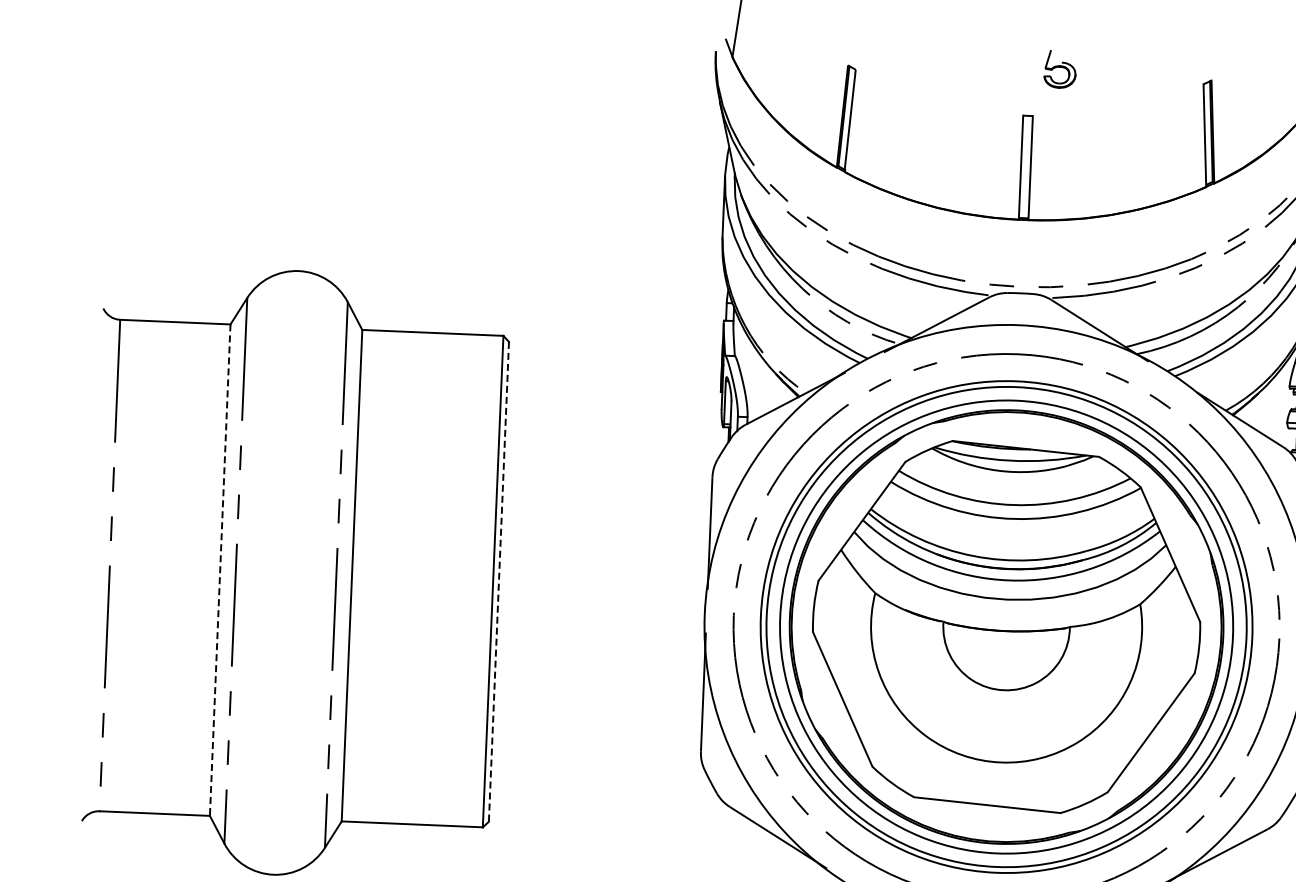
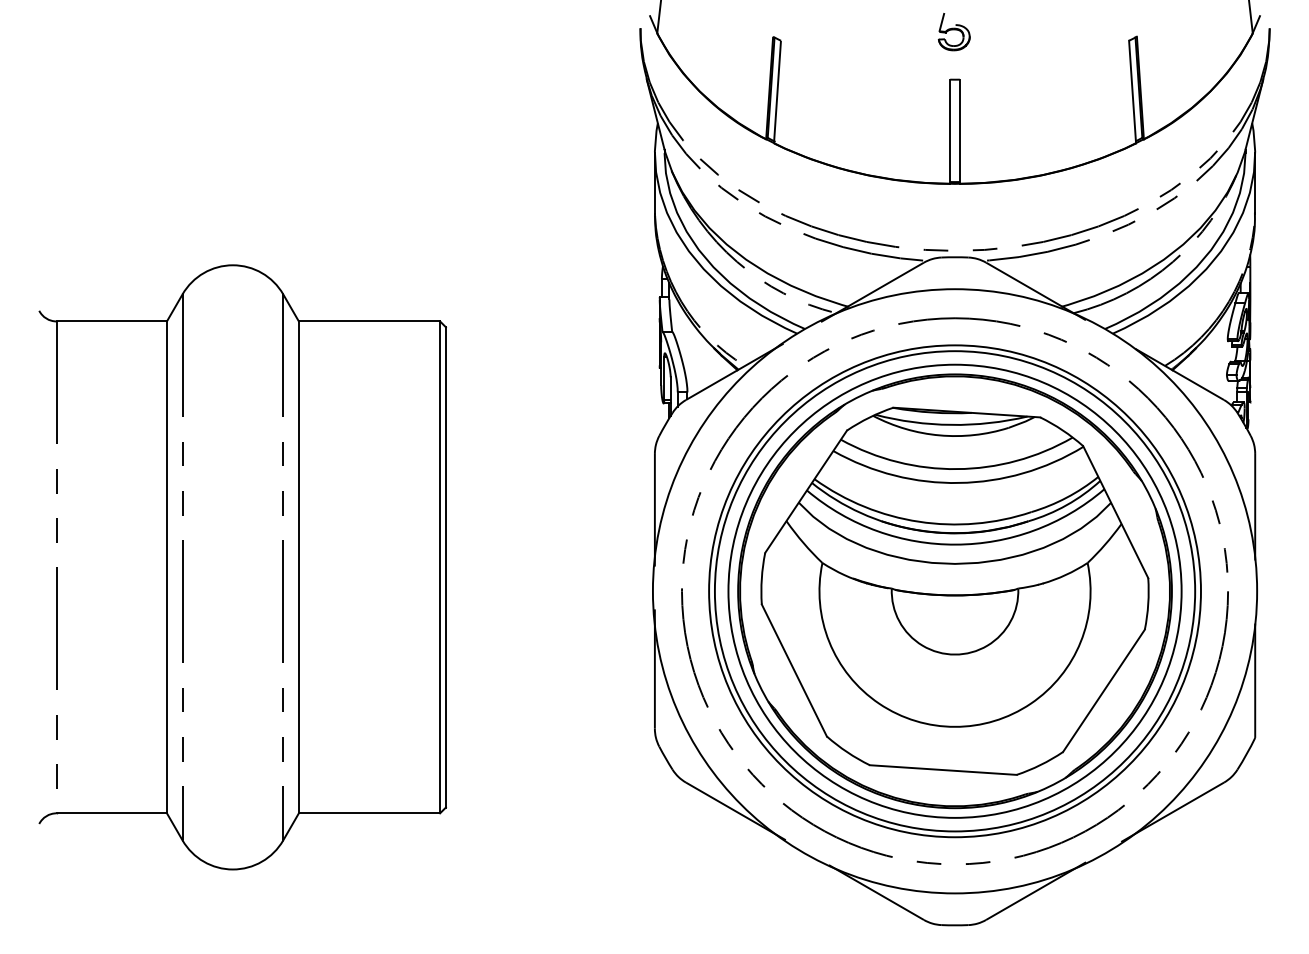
part: (1059, 69) -> (953, 32), moved
line: (219, 570) -> (166, 567), dashed -> solid
line: (498, 581) -> (445, 567), dashed -> solid

